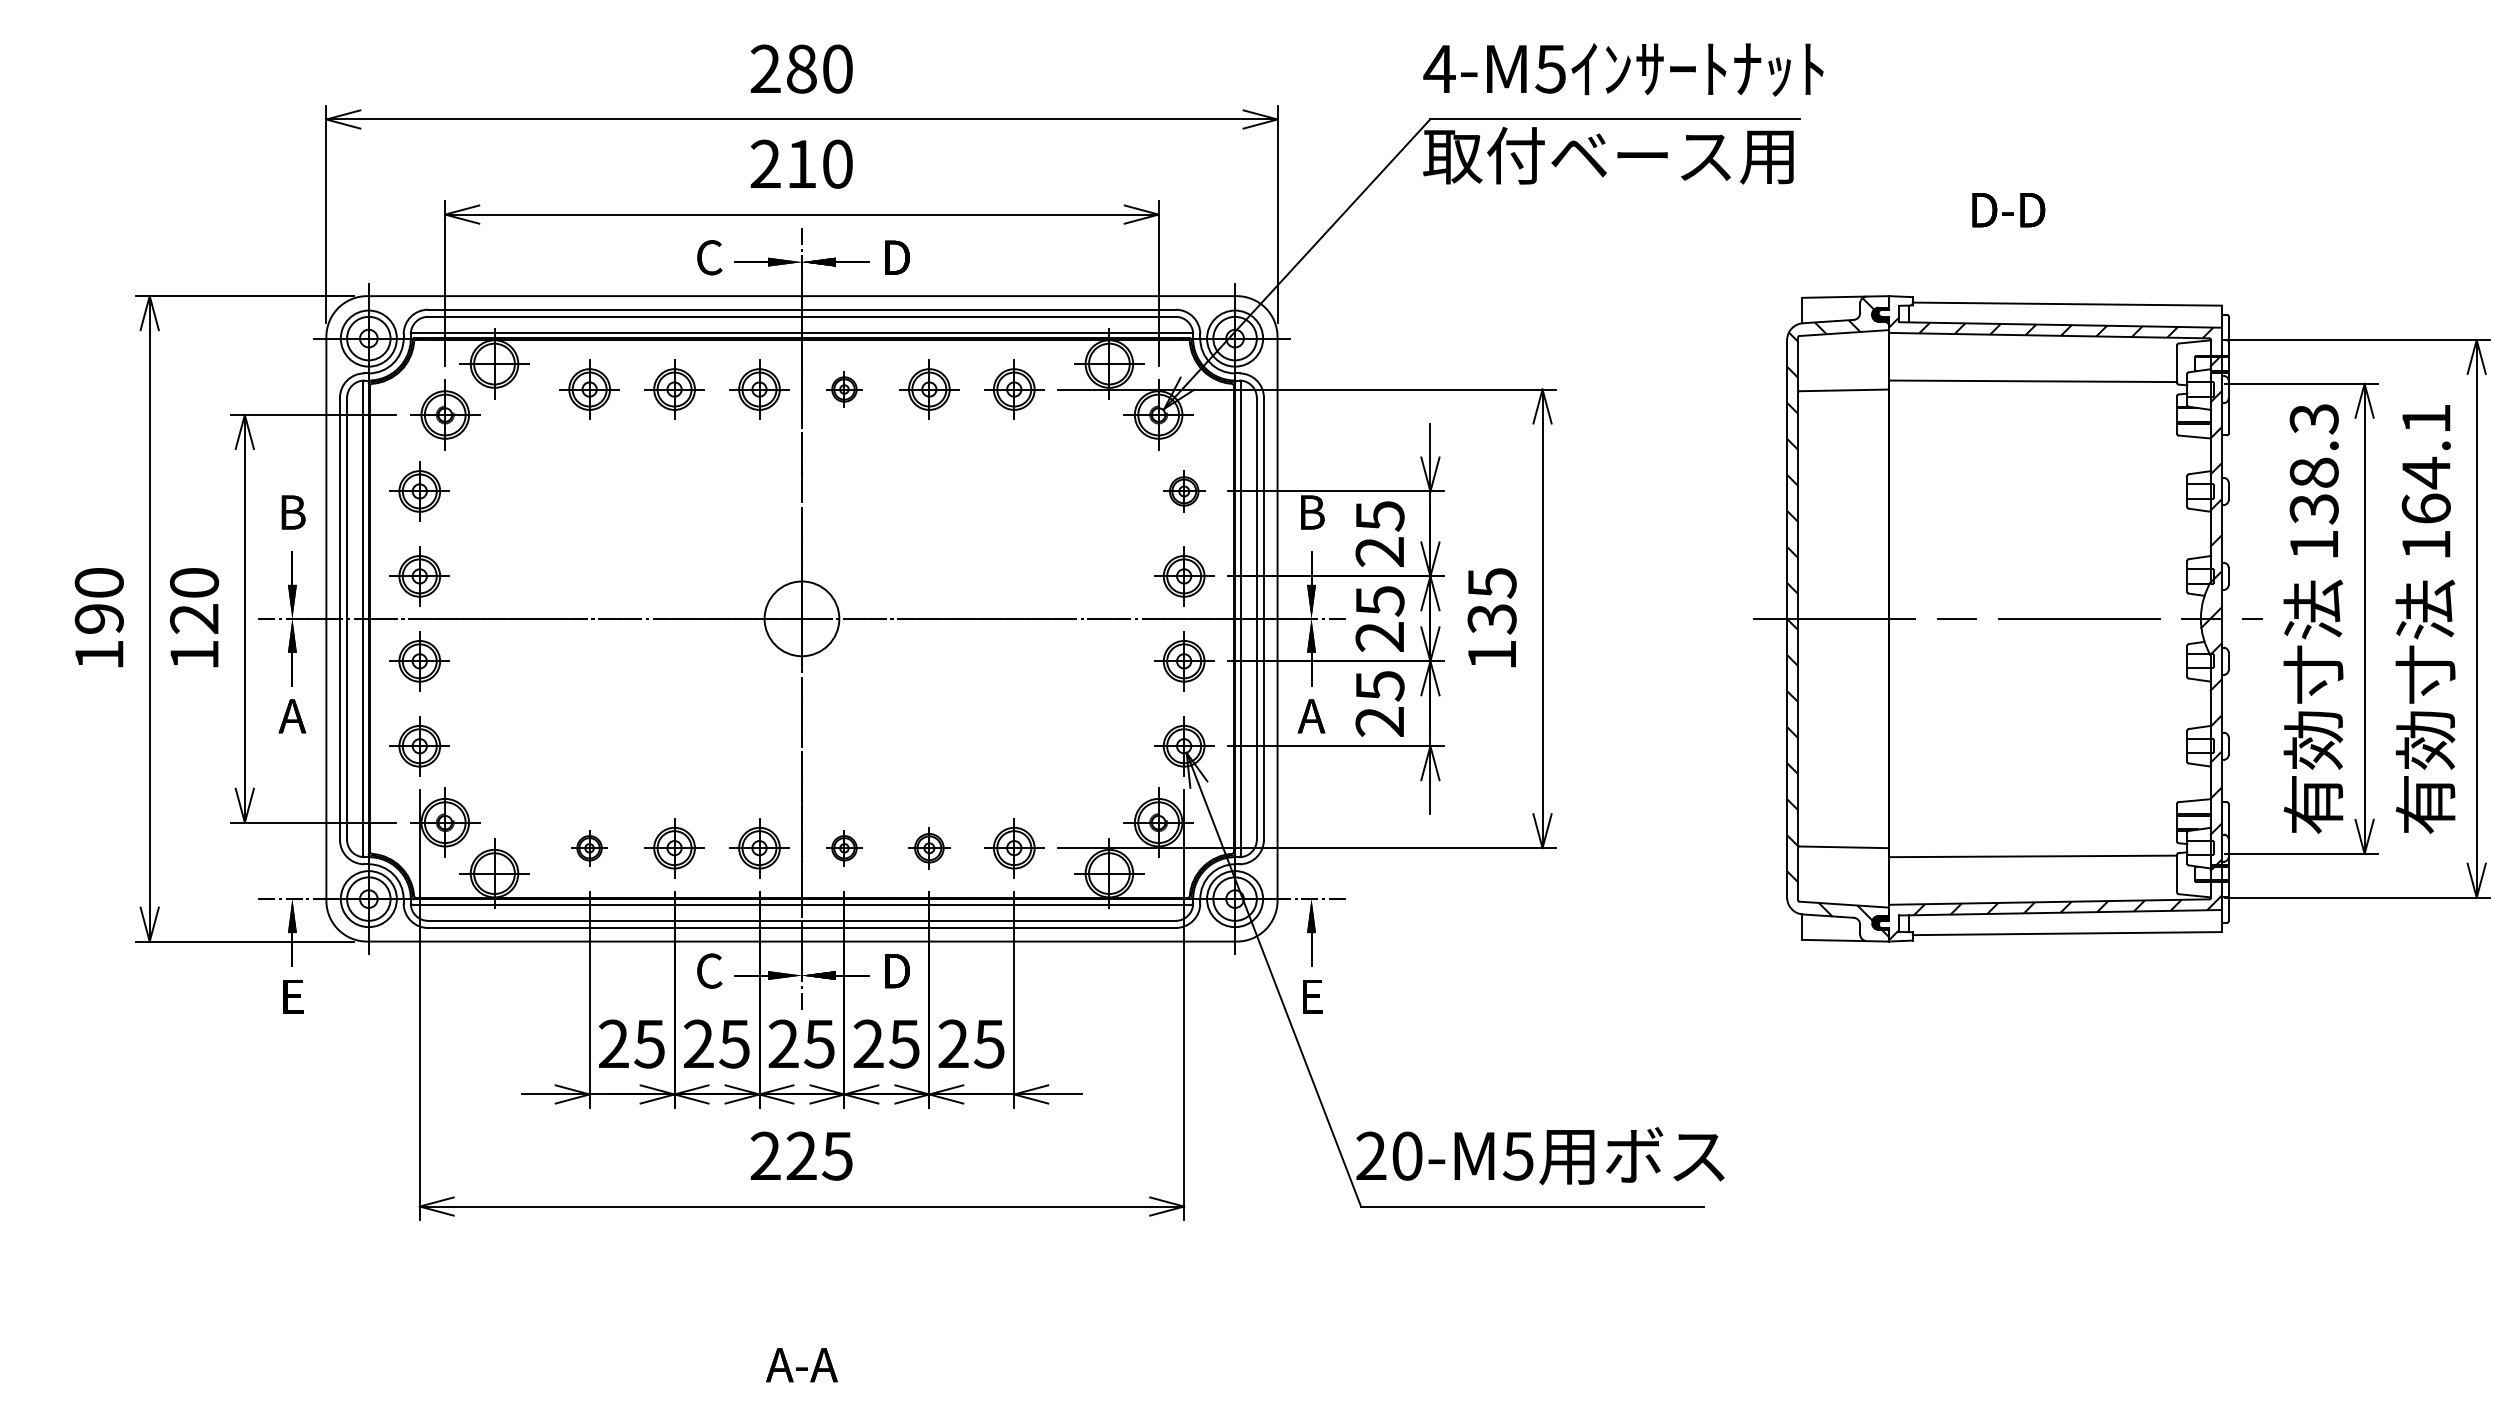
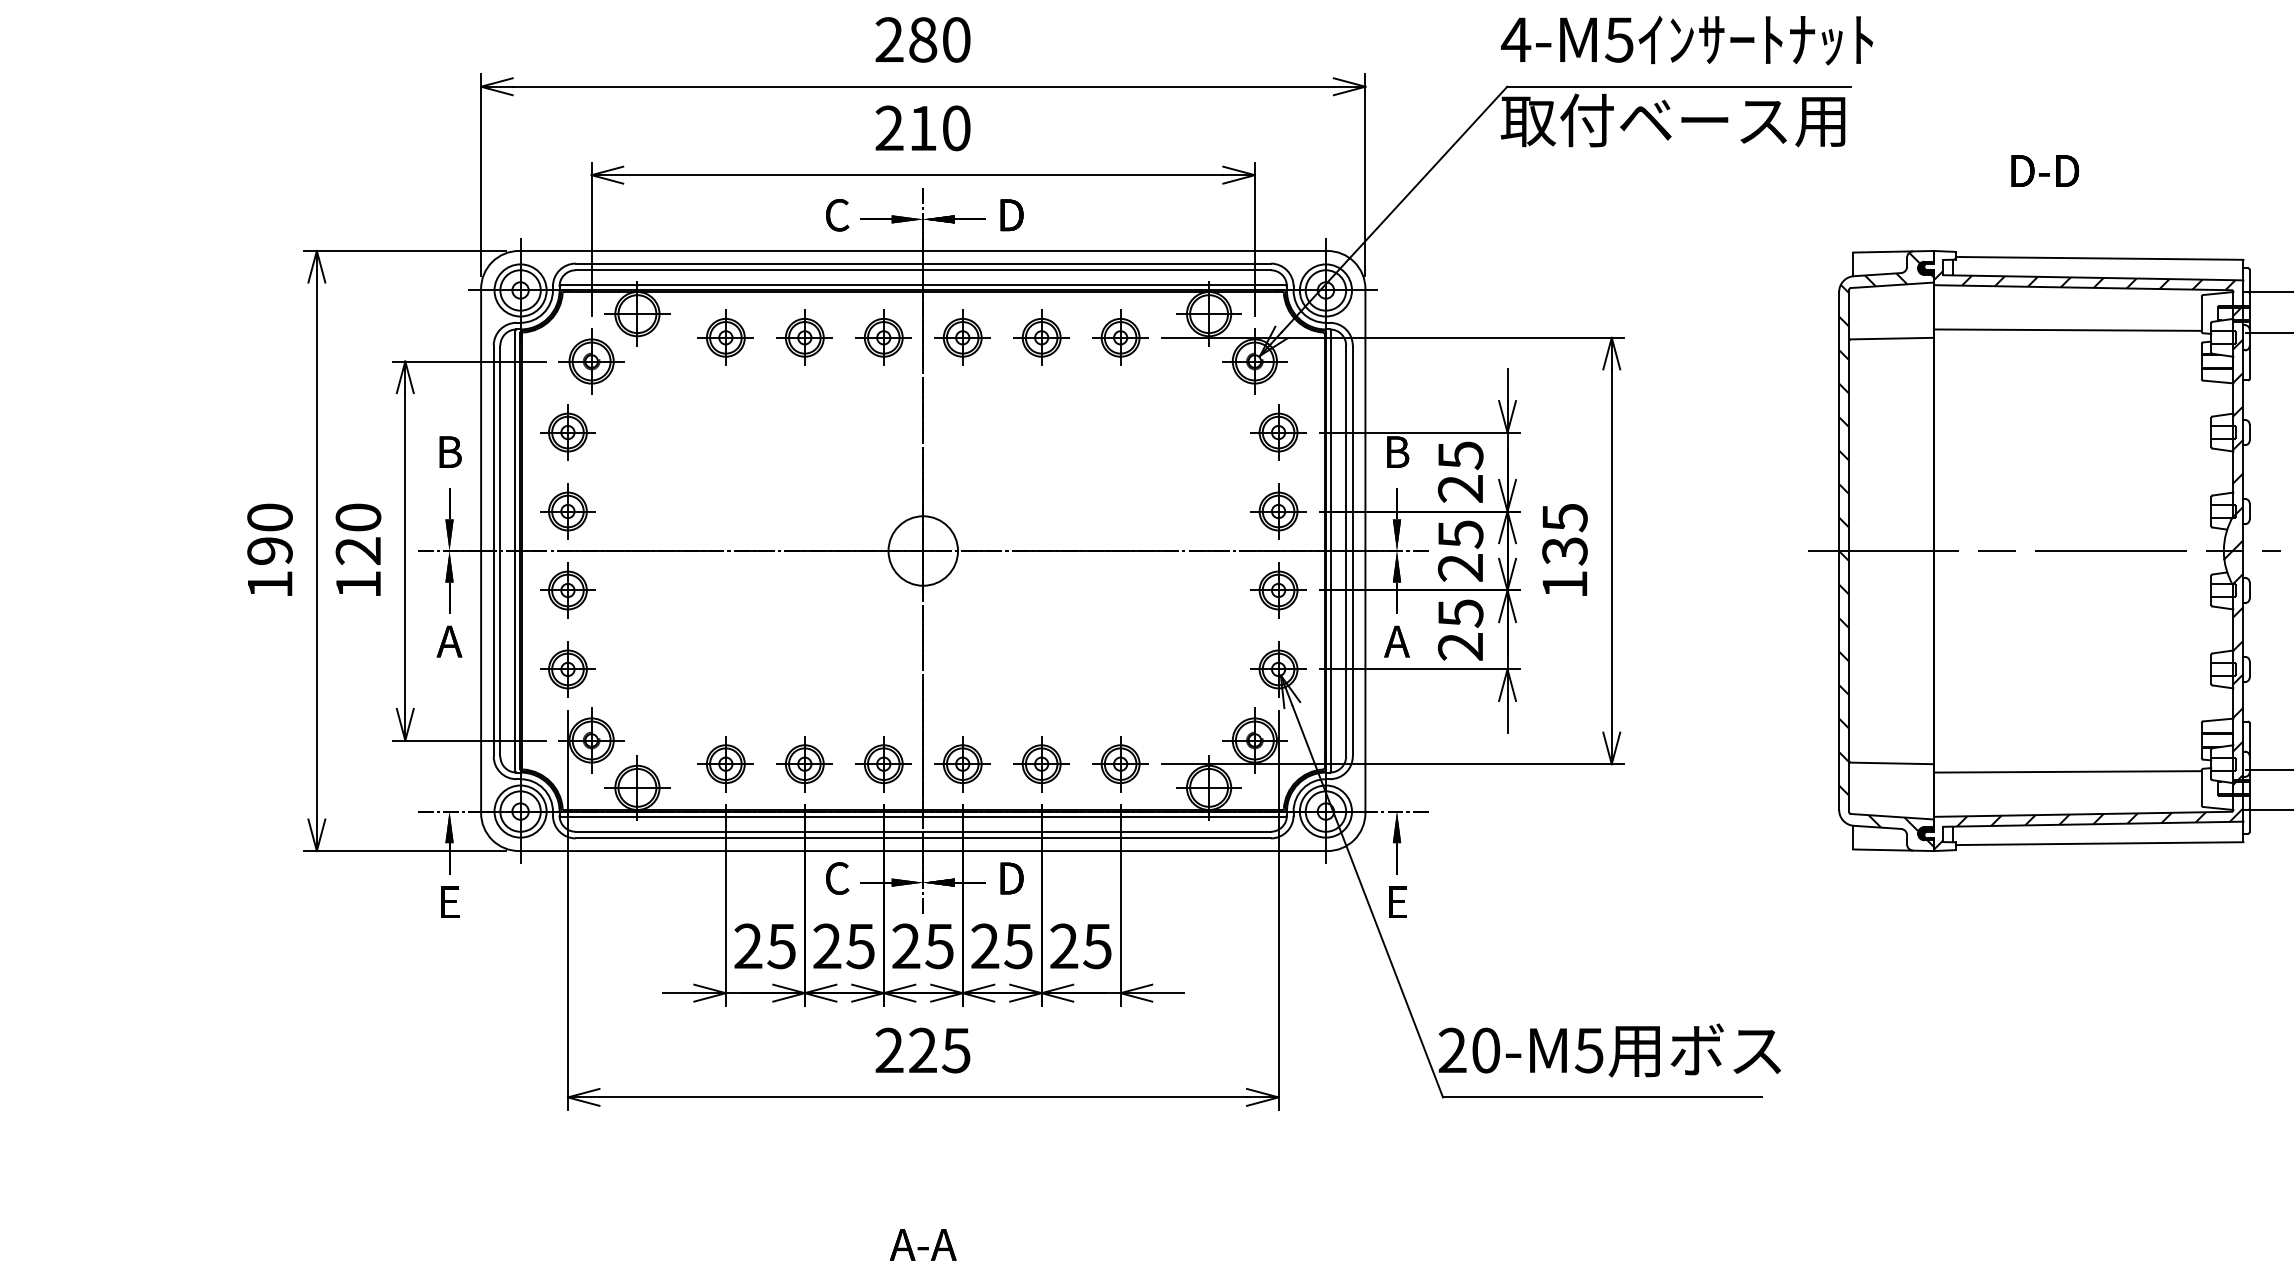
part: (844, 389) -> (962, 337), size x1.67
part: (1184, 491) -> (1278, 432), size x1.43
part: (589, 848) -> (725, 764), size x1.67
part: (844, 848) -> (962, 764), size x1.67
part: (929, 848) -> (1041, 764), size x1.43

